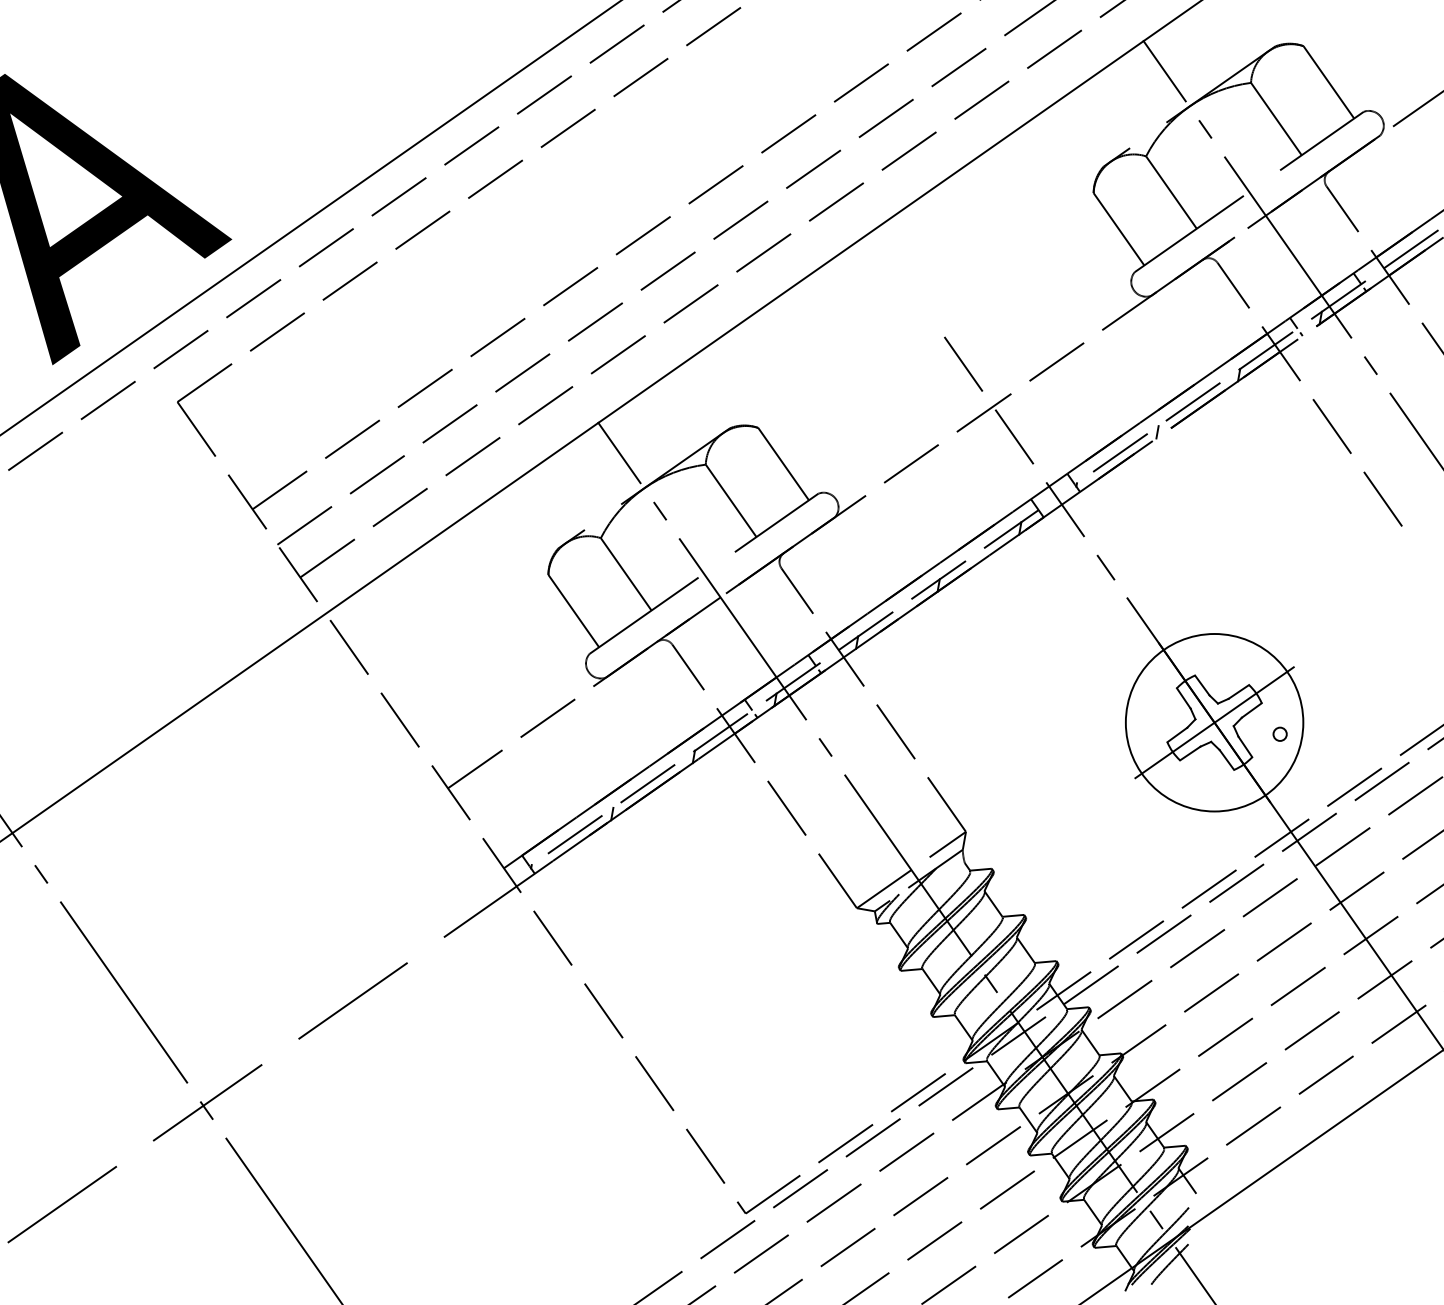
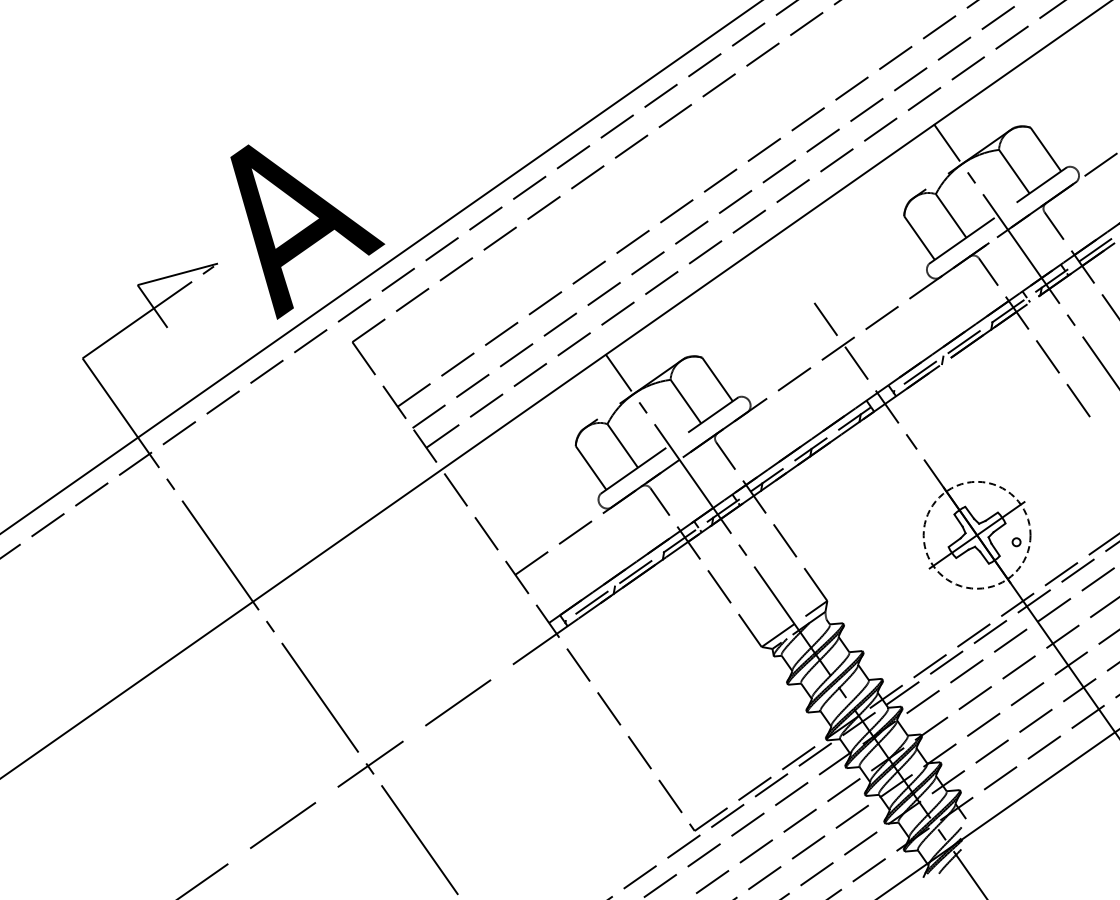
circle: (1213, 721) -> (976, 534), solid -> dashed

